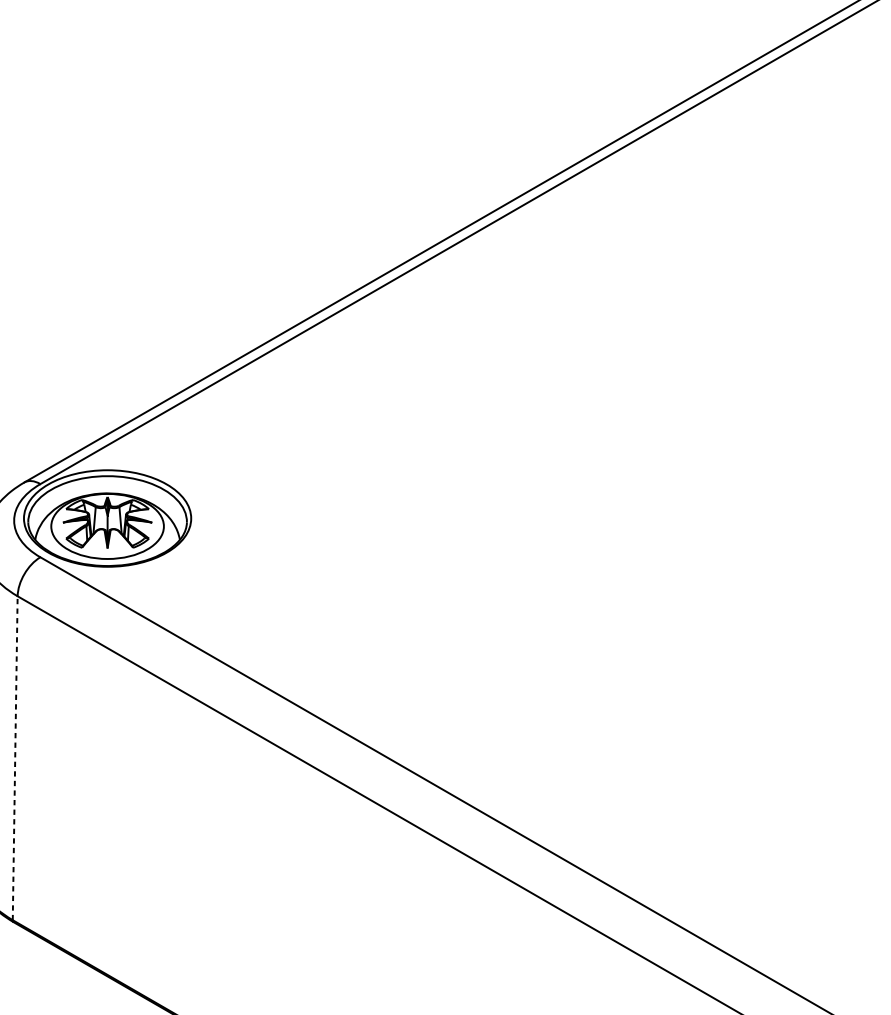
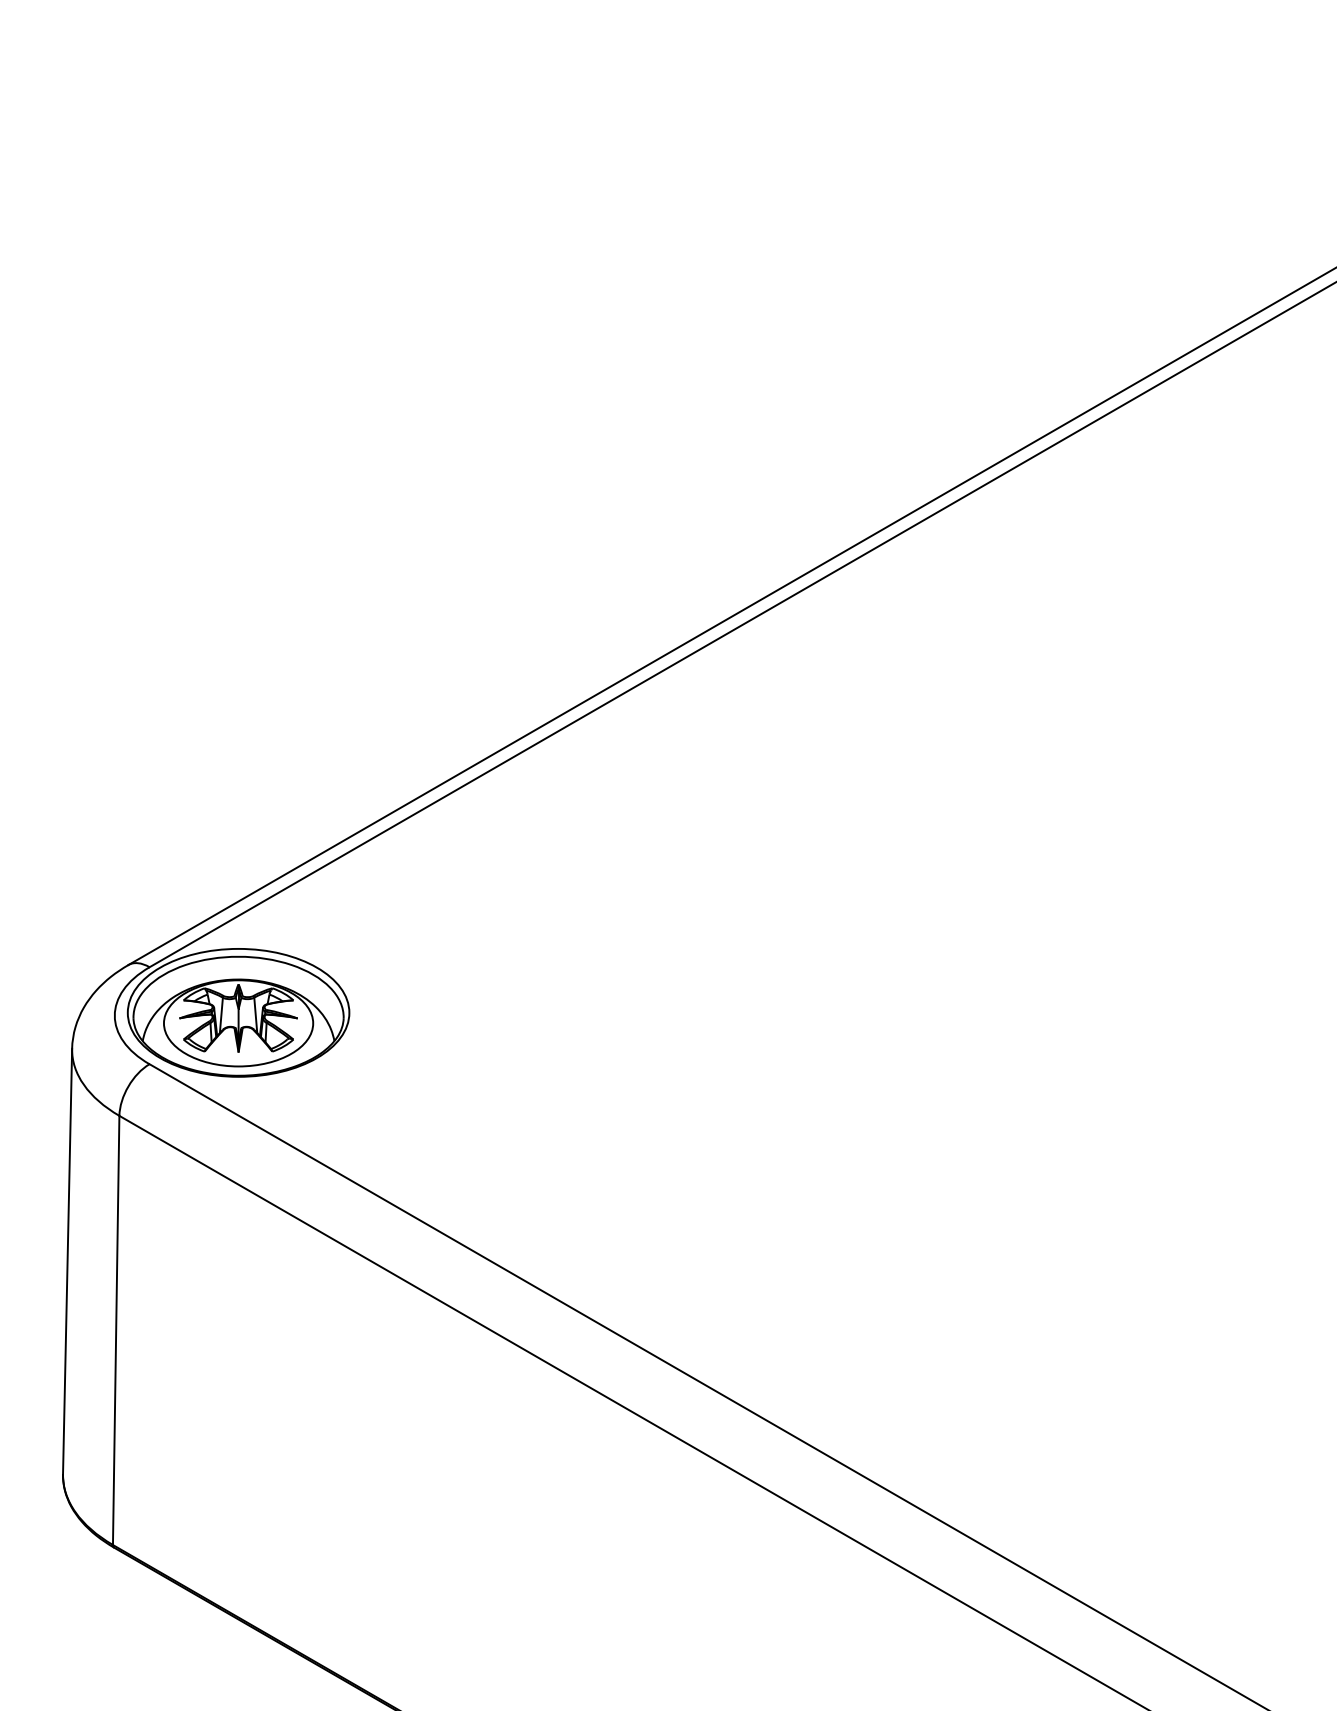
line: (15, 758) -> (116, 1330), dashed -> solid

